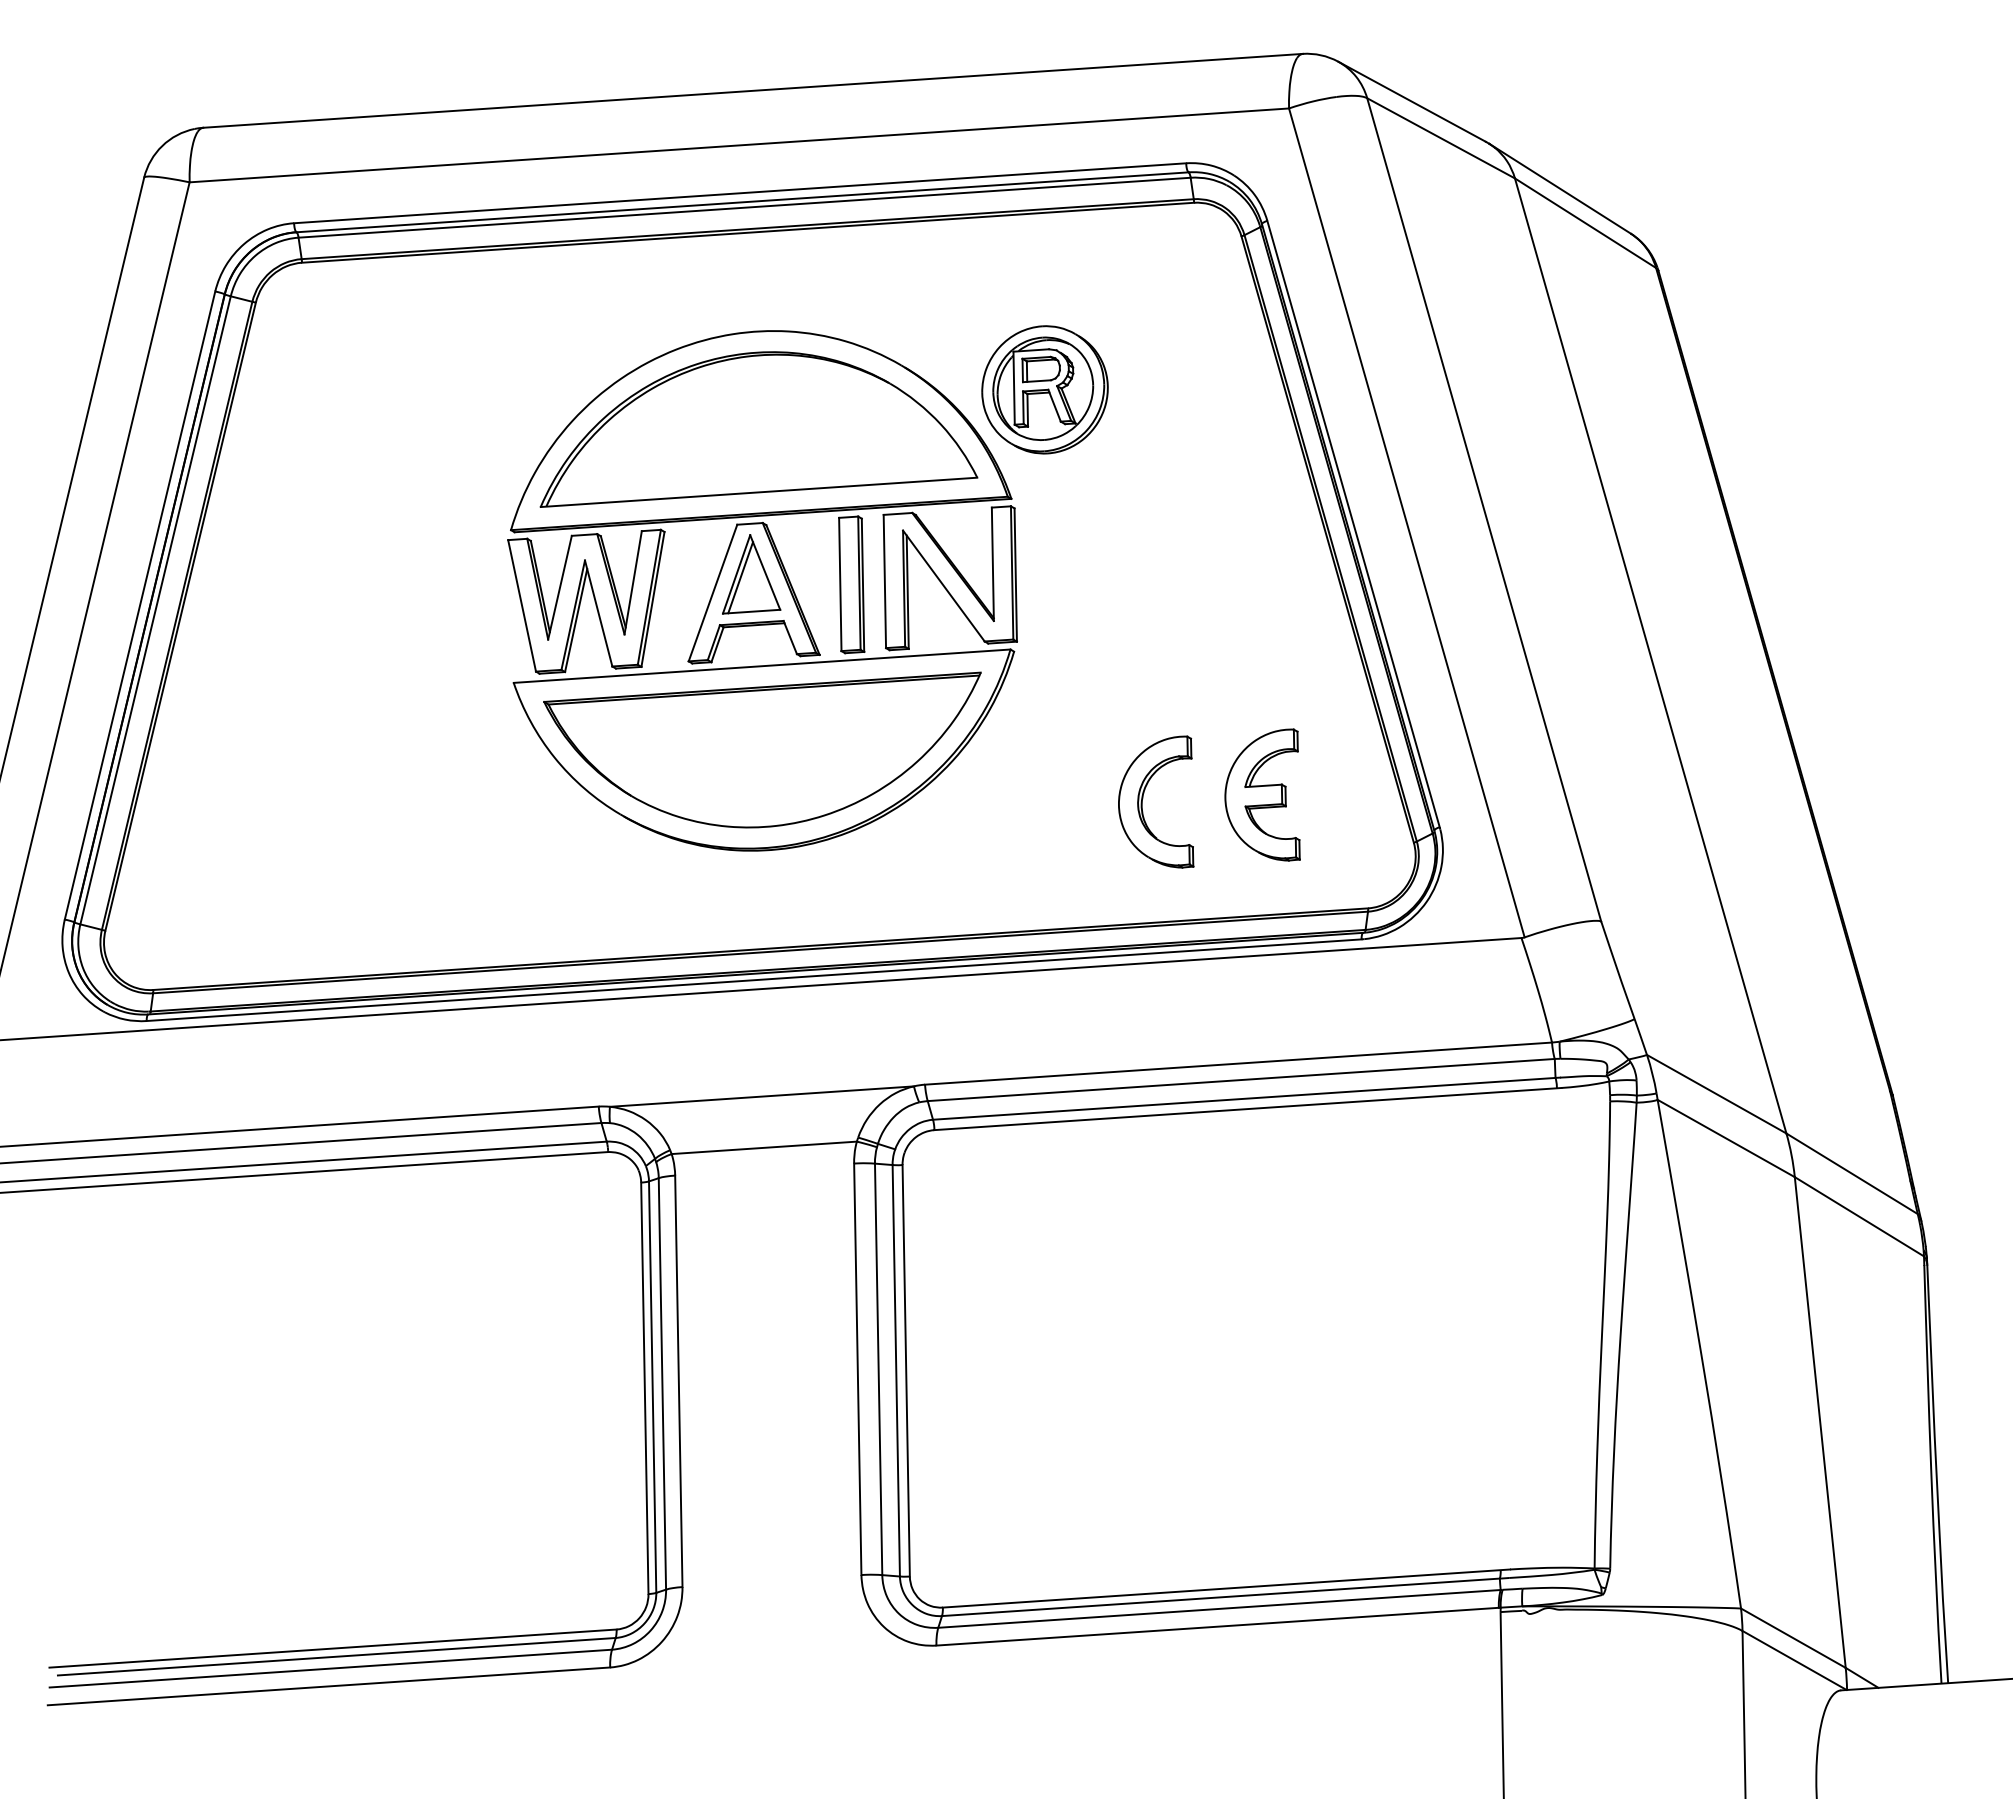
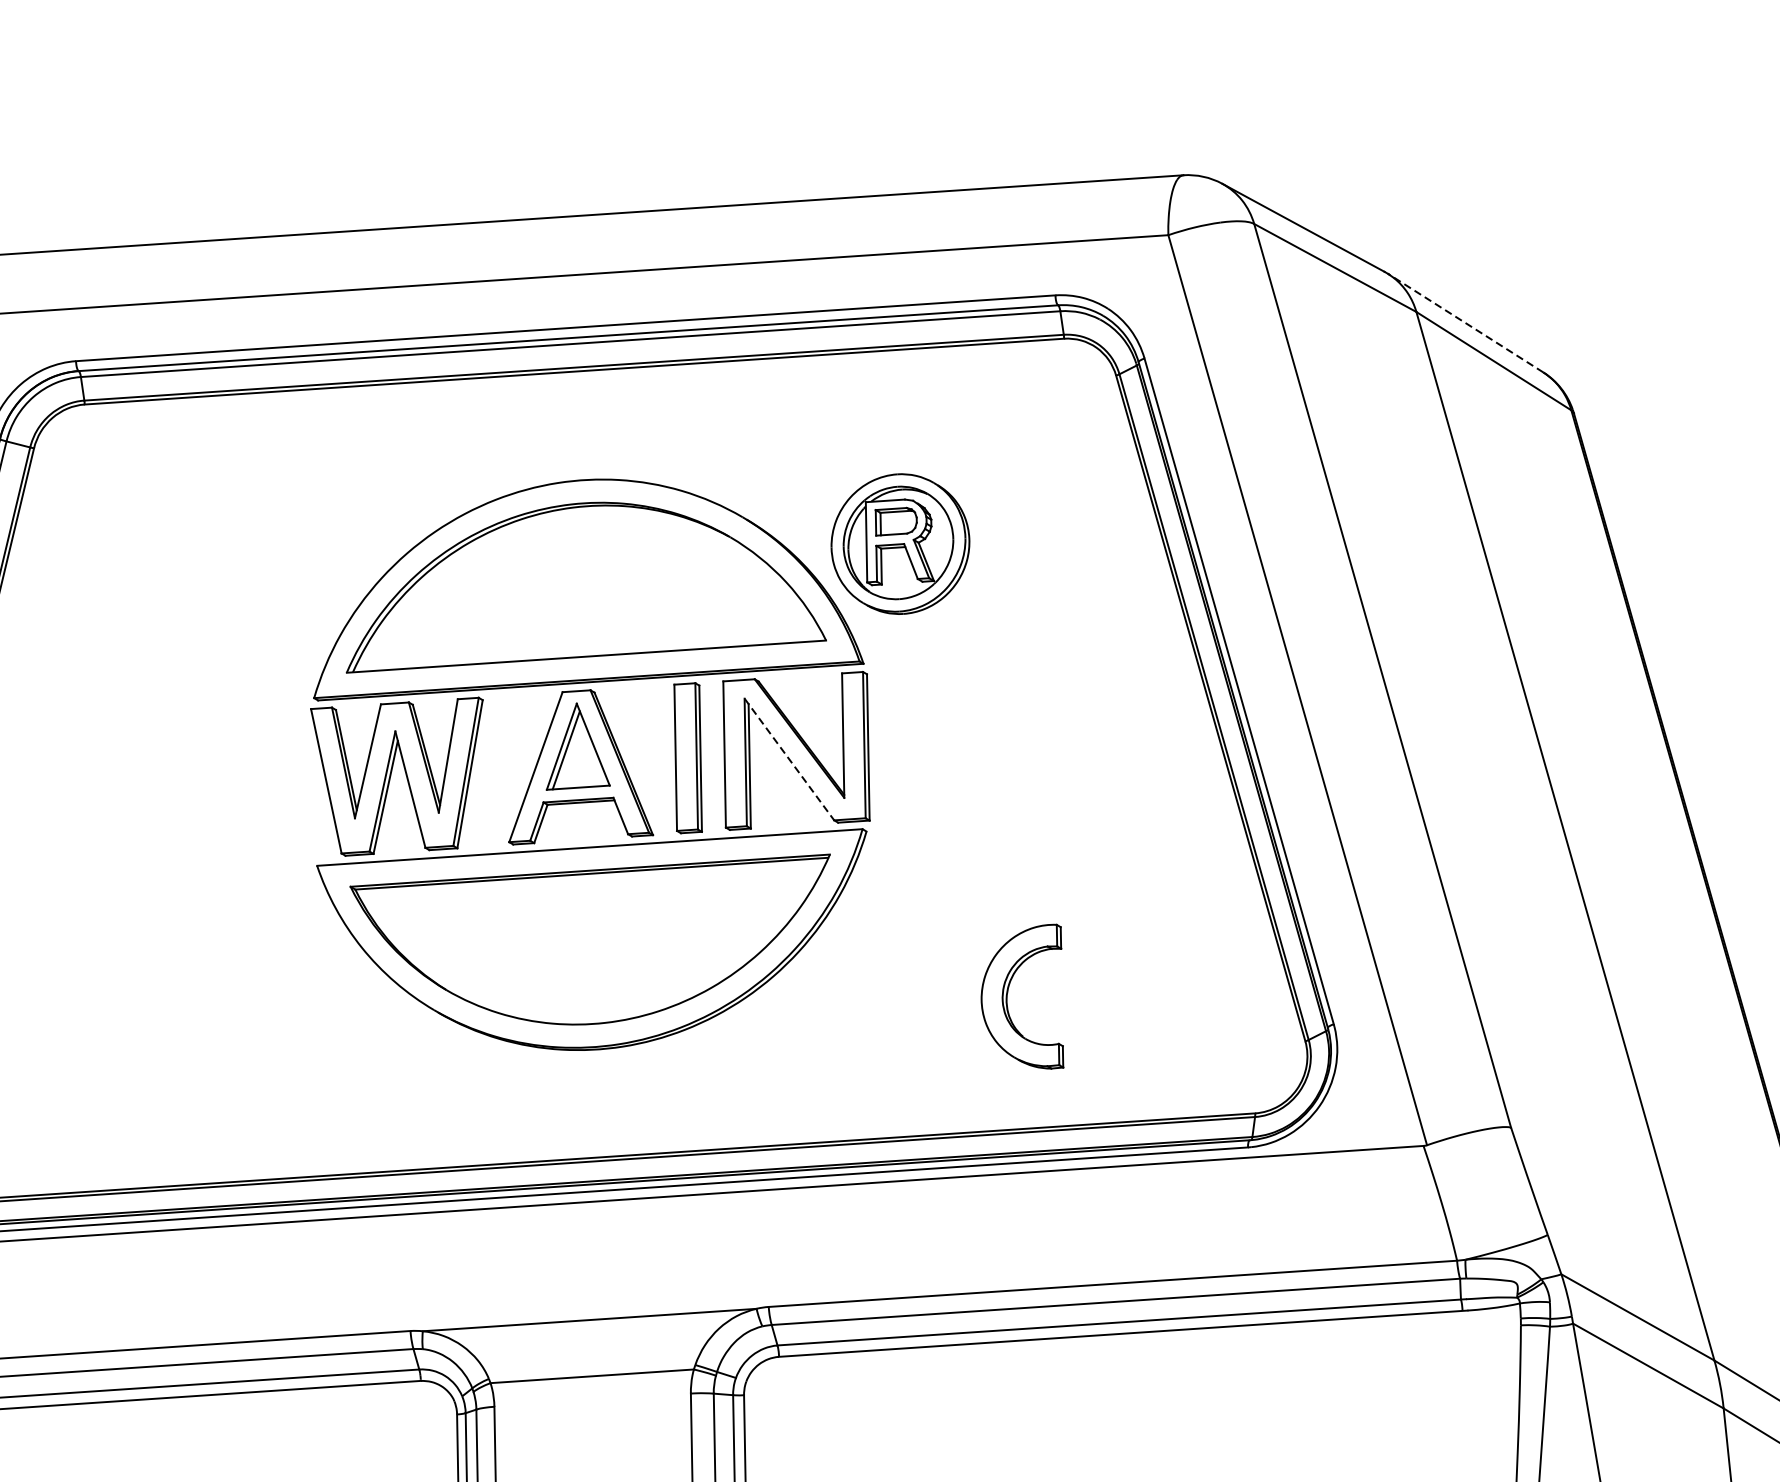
line: (1560, 188) -> (1466, 323), solid -> dashed
line: (943, 586) -> (789, 760), solid -> dashed
part: (1262, 794) -> (1139, 988), removed

